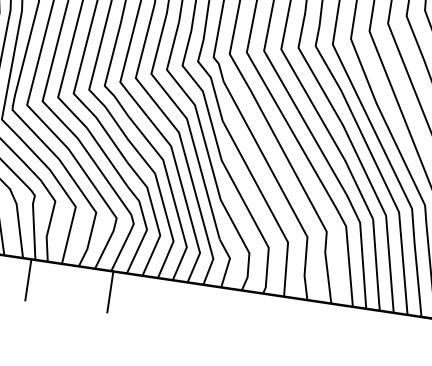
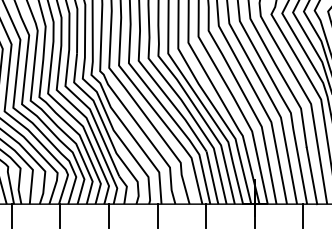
line: (191, 304) -> (108, 216), added
line: (274, 316) -> (157, 216), added
line: (356, 328) -> (206, 216), added

